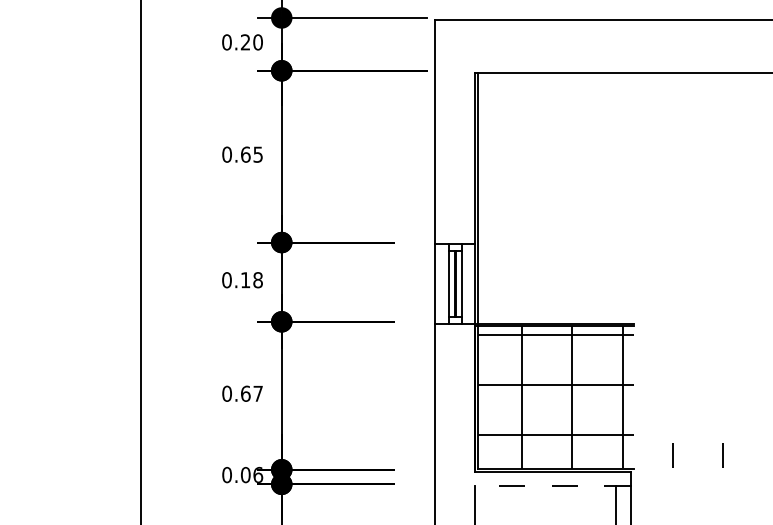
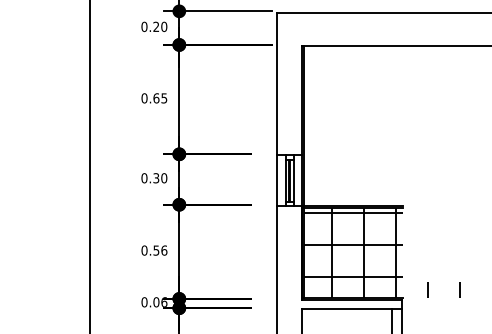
text: (252, 280) -> (160, 178), 0.18 -> 0.30
text: (252, 393) -> (160, 250), 0.67 -> 0.56
line: (552, 486) -> (351, 309), dashed -> solid

